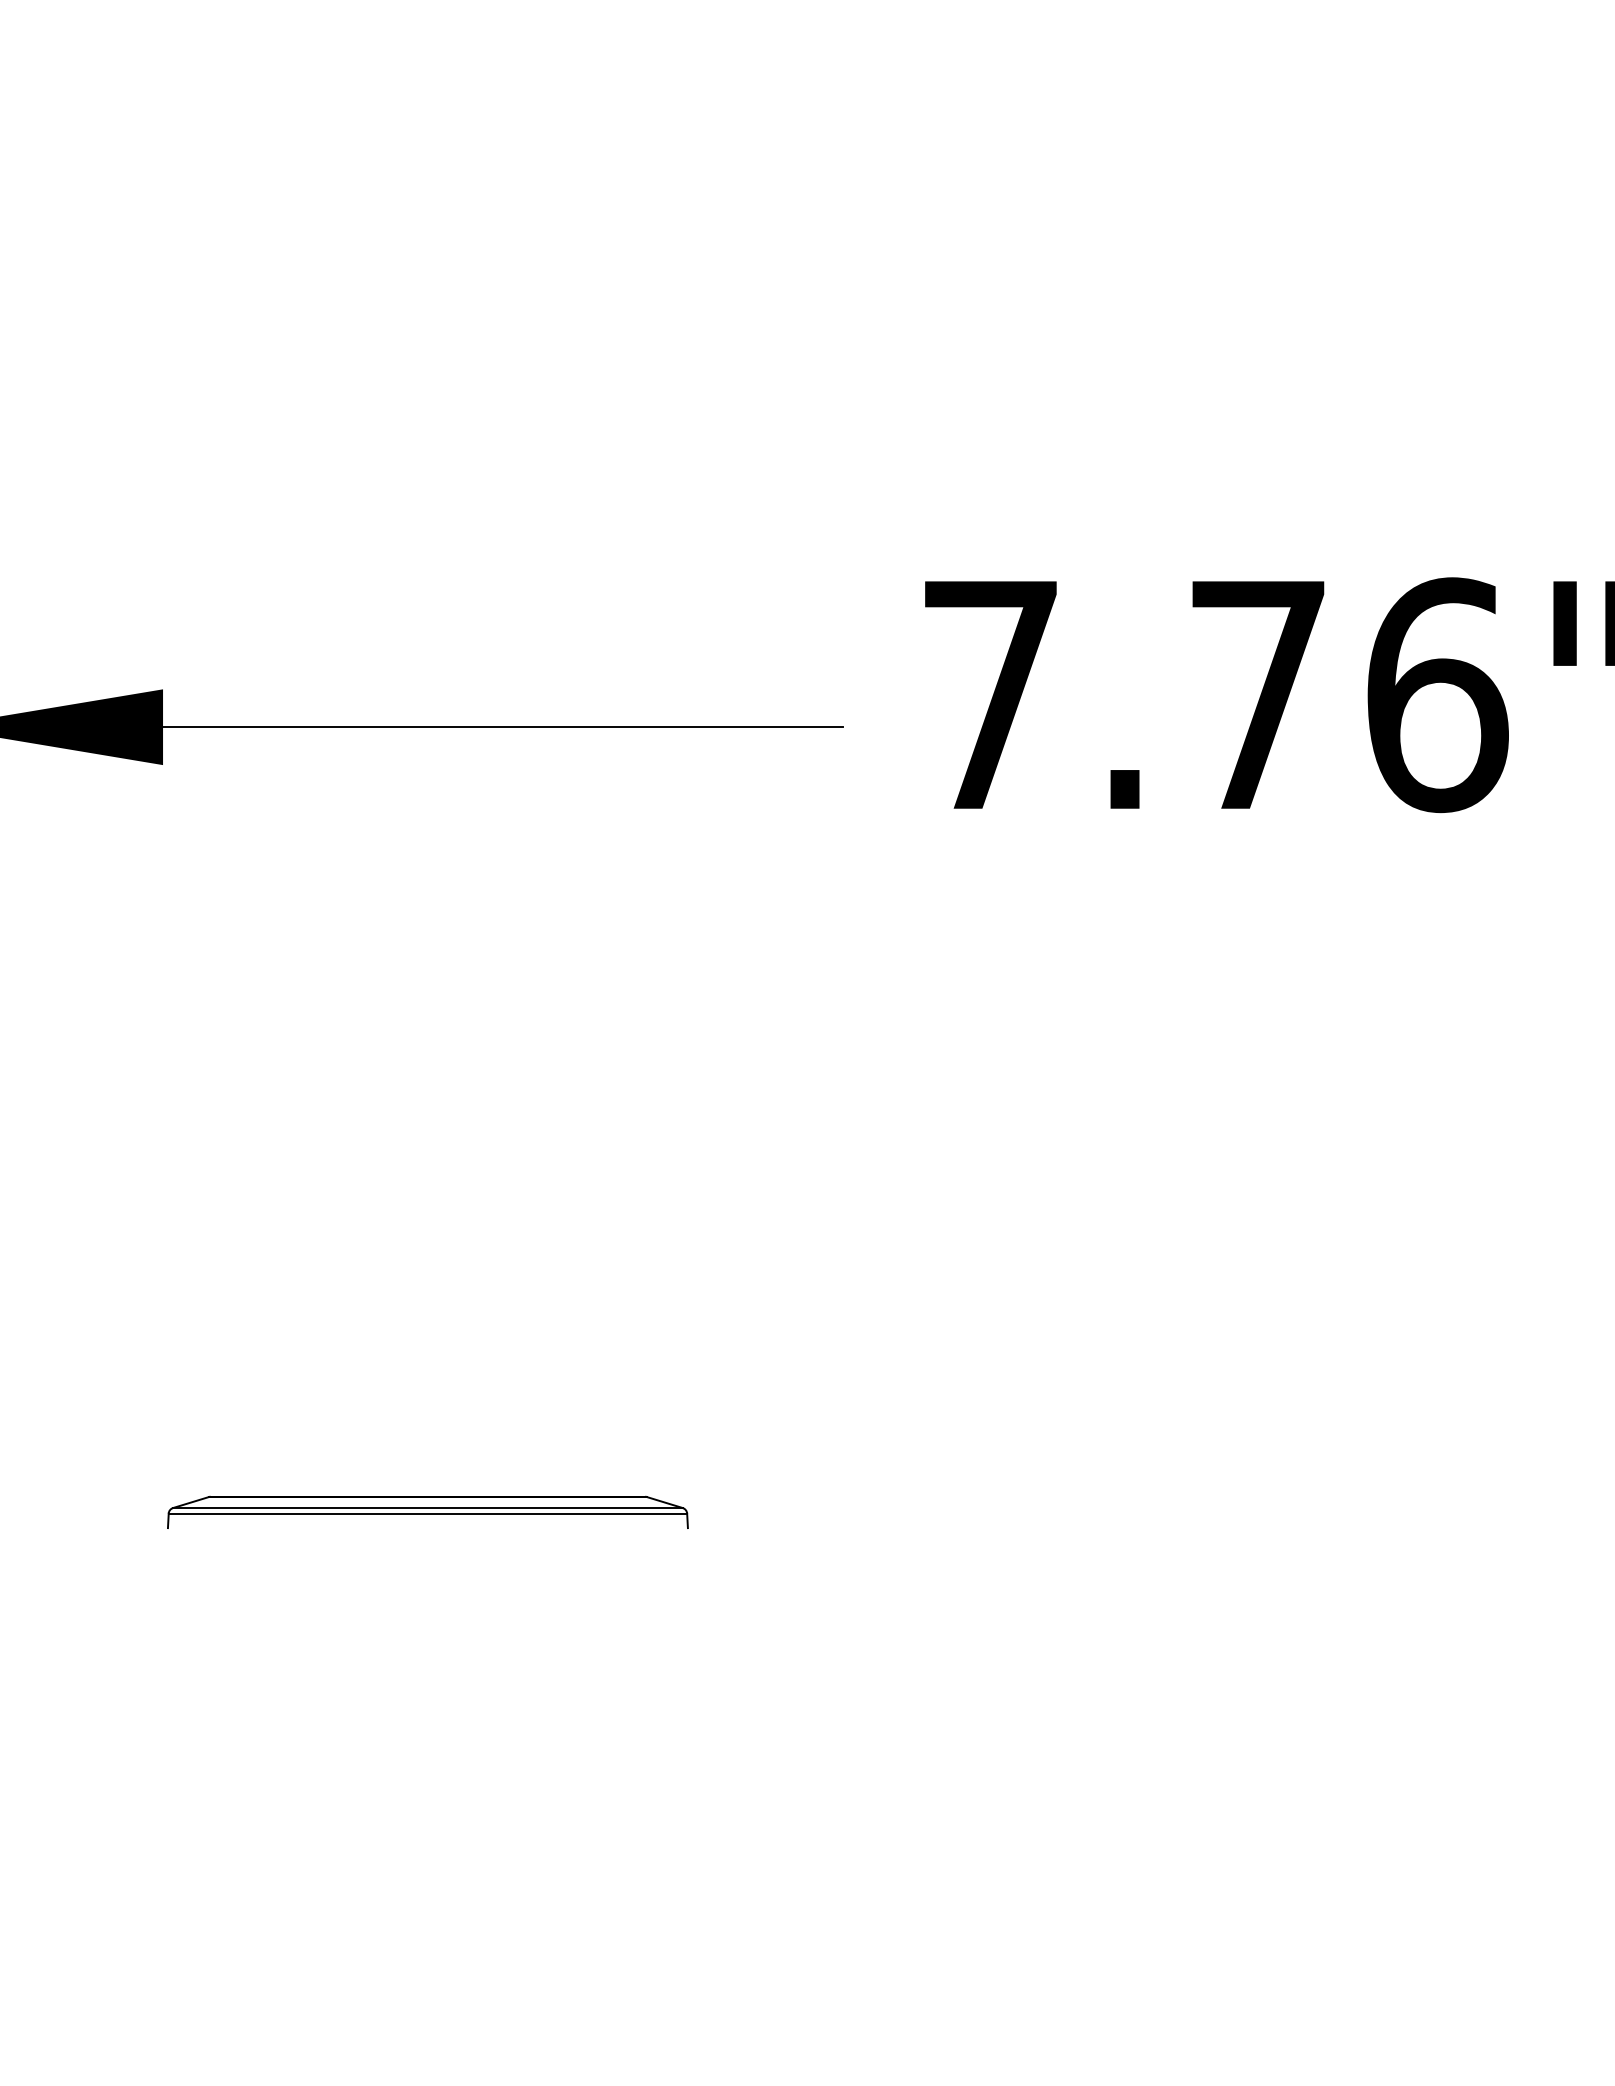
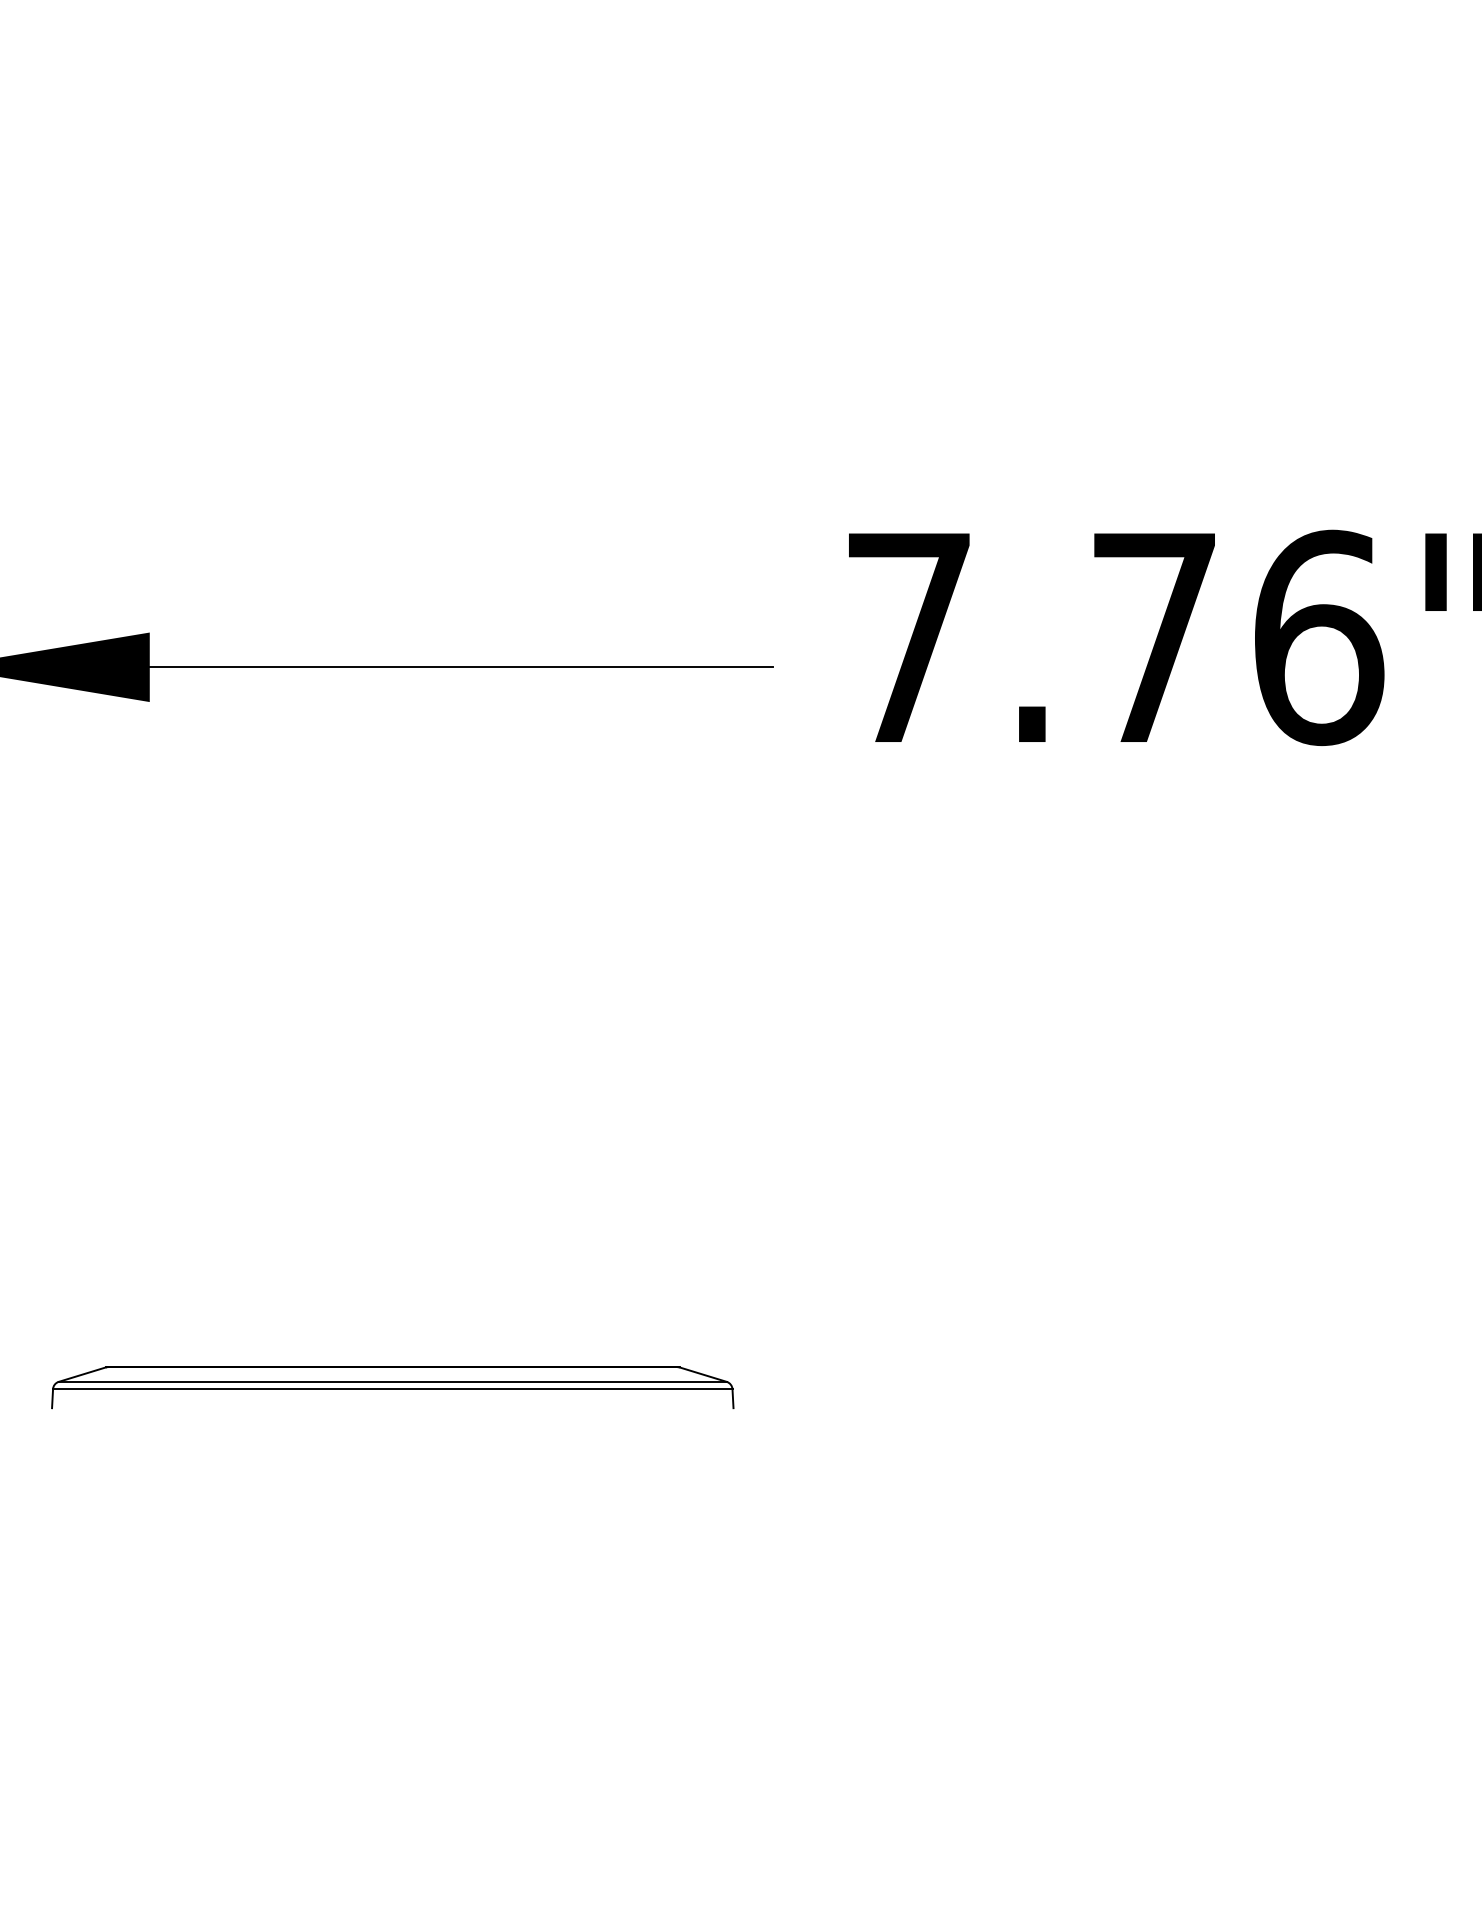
part: (427, 1512) -> (392, 1387), size x1.43

